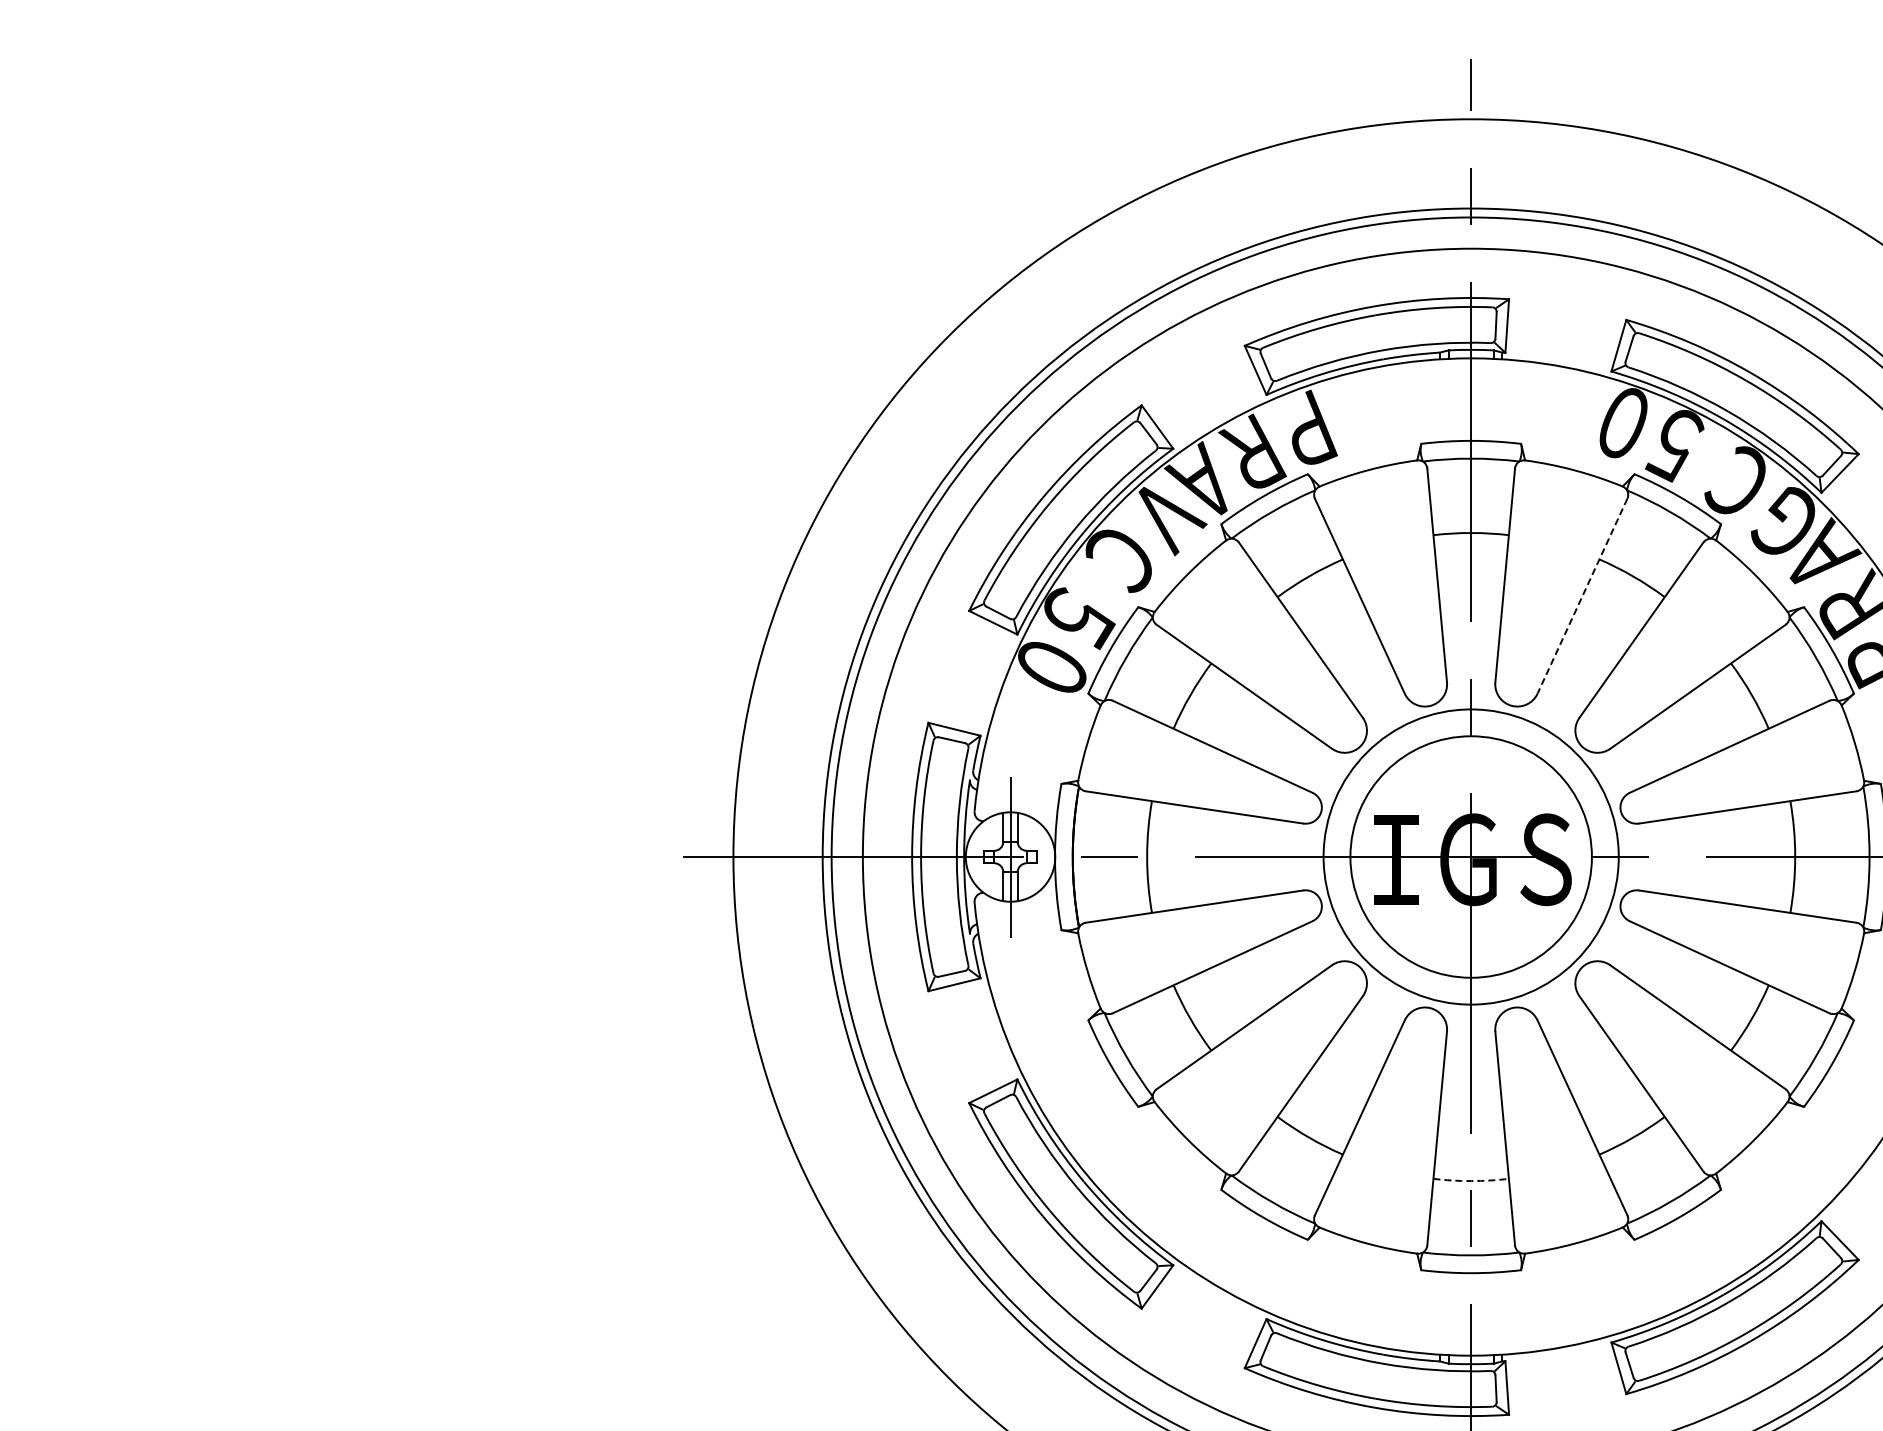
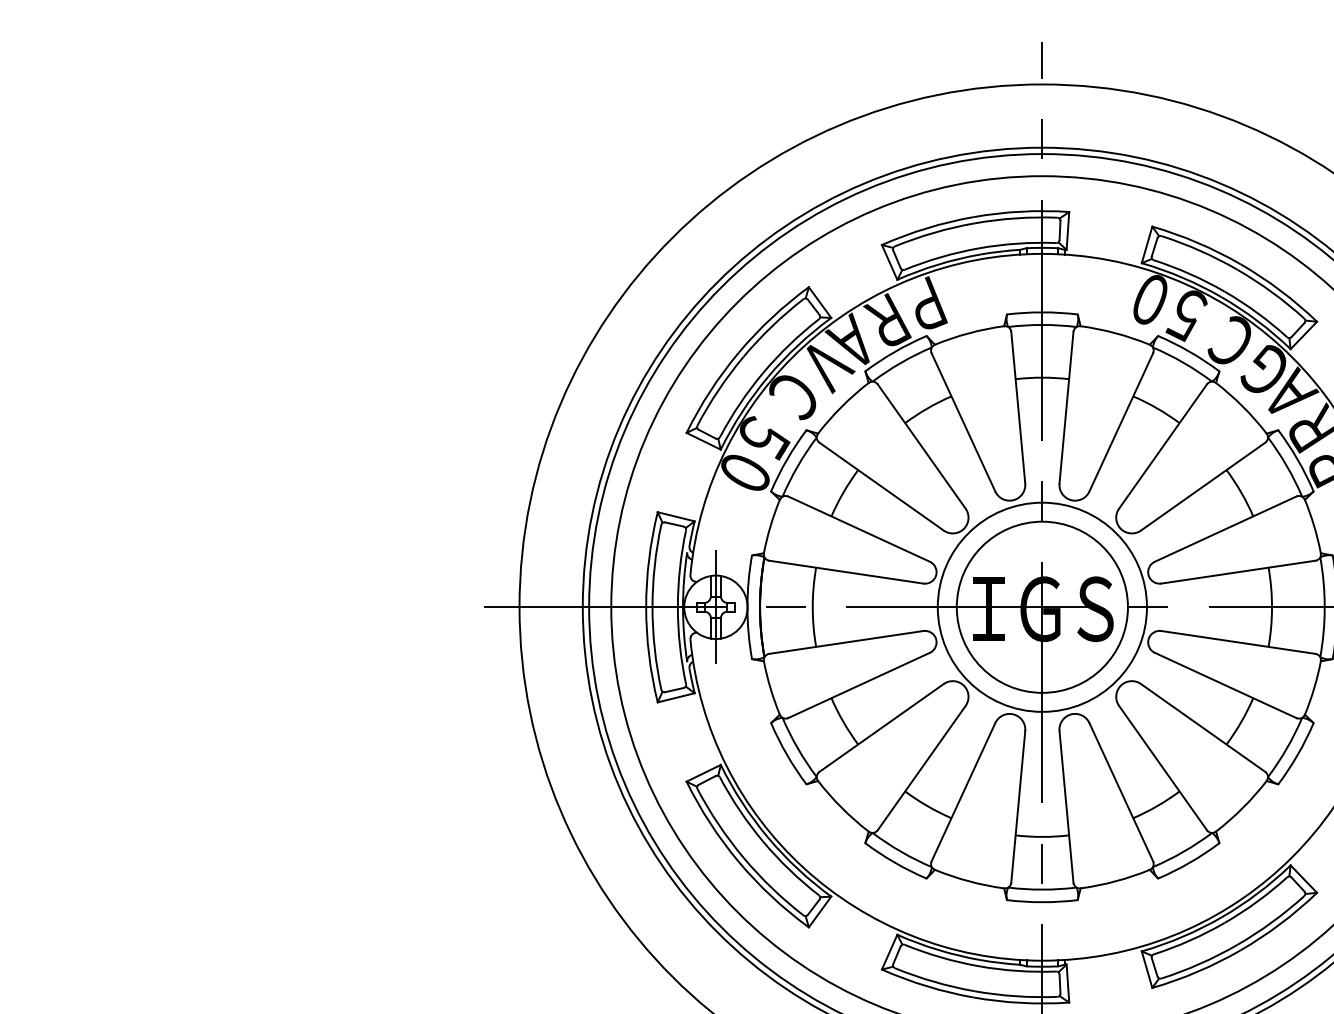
line: (1582, 596) -> (1121, 422), dashed -> solid
arc: (1471, 1181) -> (1042, 837), dashed -> solid

